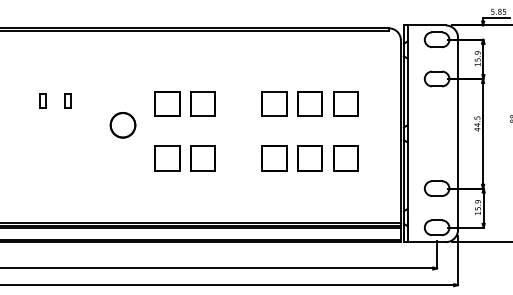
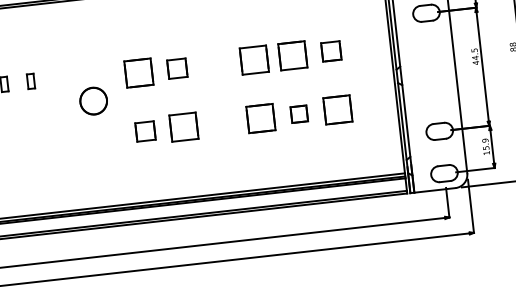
part: (202, 103) -> (176, 68), size x0.7
part: (345, 103) -> (330, 50), size x0.7
part: (167, 158) -> (145, 131), size x0.7
part: (309, 158) -> (298, 114), size x0.6

